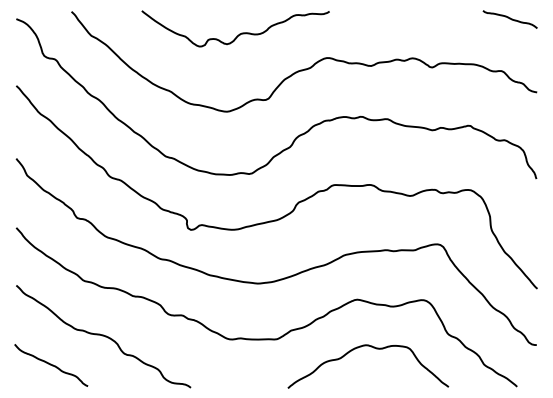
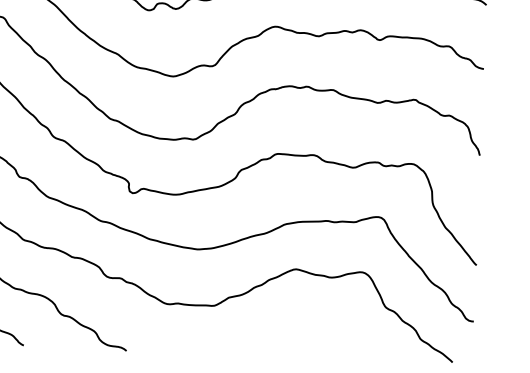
curve: (373, 348) -> (310, 318), removed

